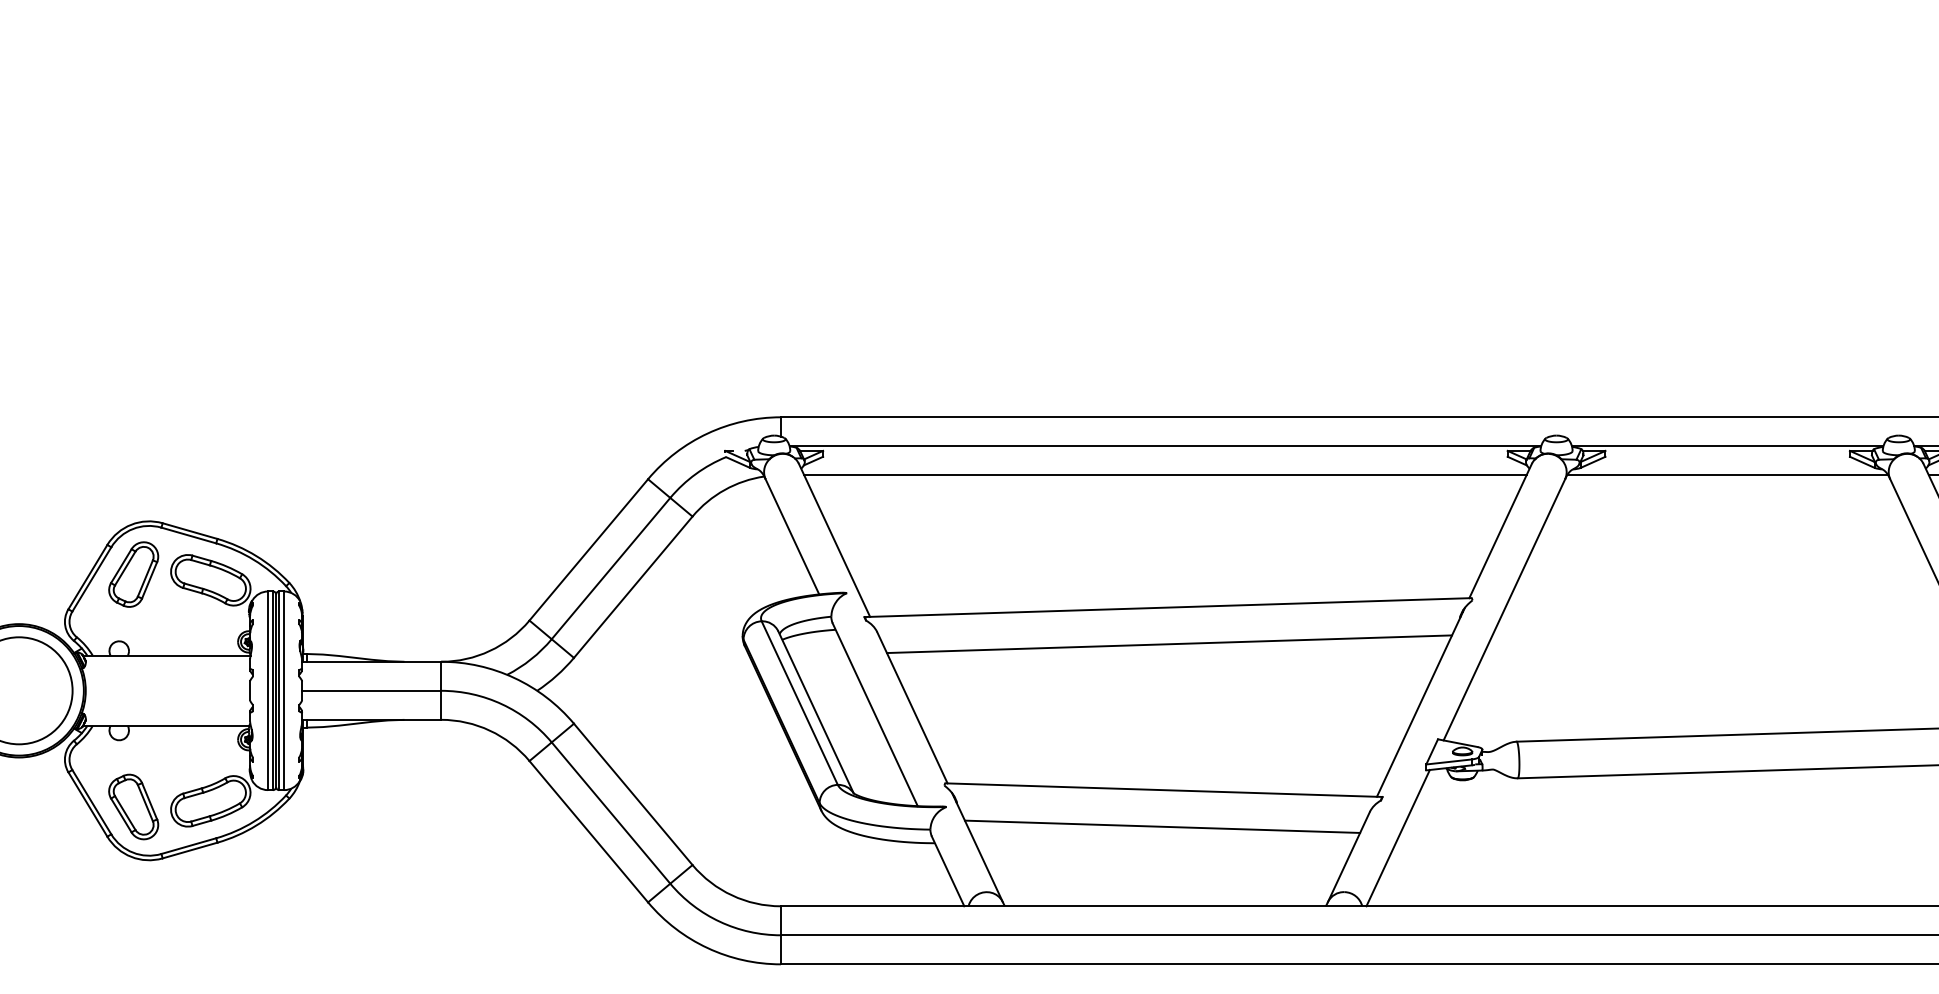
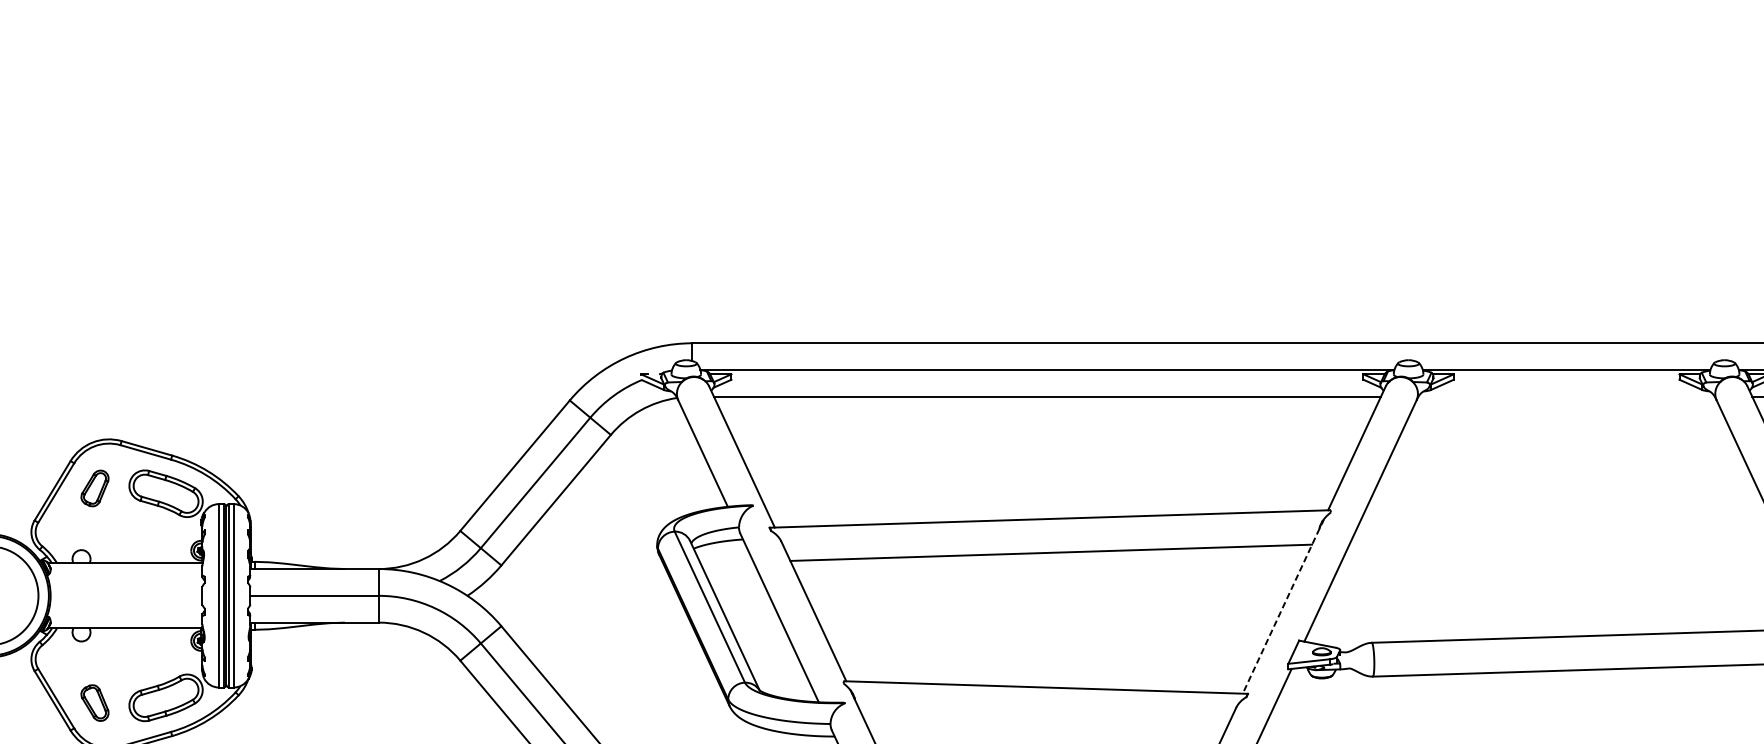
line: (1727, 475) -> (1566, 397), removed
part: (133, 574) -> (94, 488), size x0.6
line: (1420, 702) -> (1282, 606), solid -> dashed
part: (133, 806) -> (94, 702), size x0.6
line: (1162, 826) -> (1044, 721), removed

